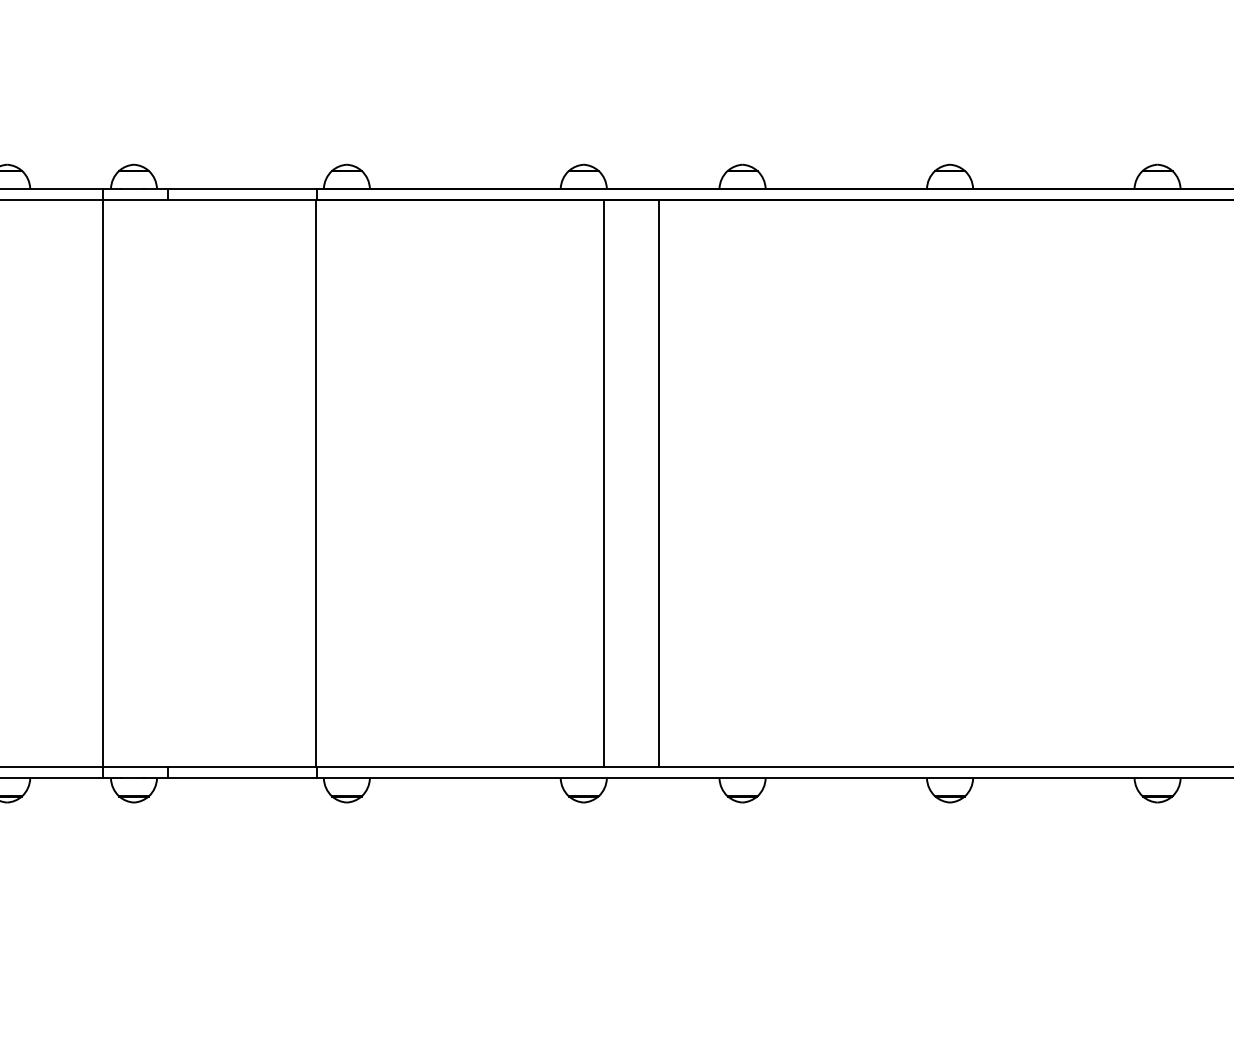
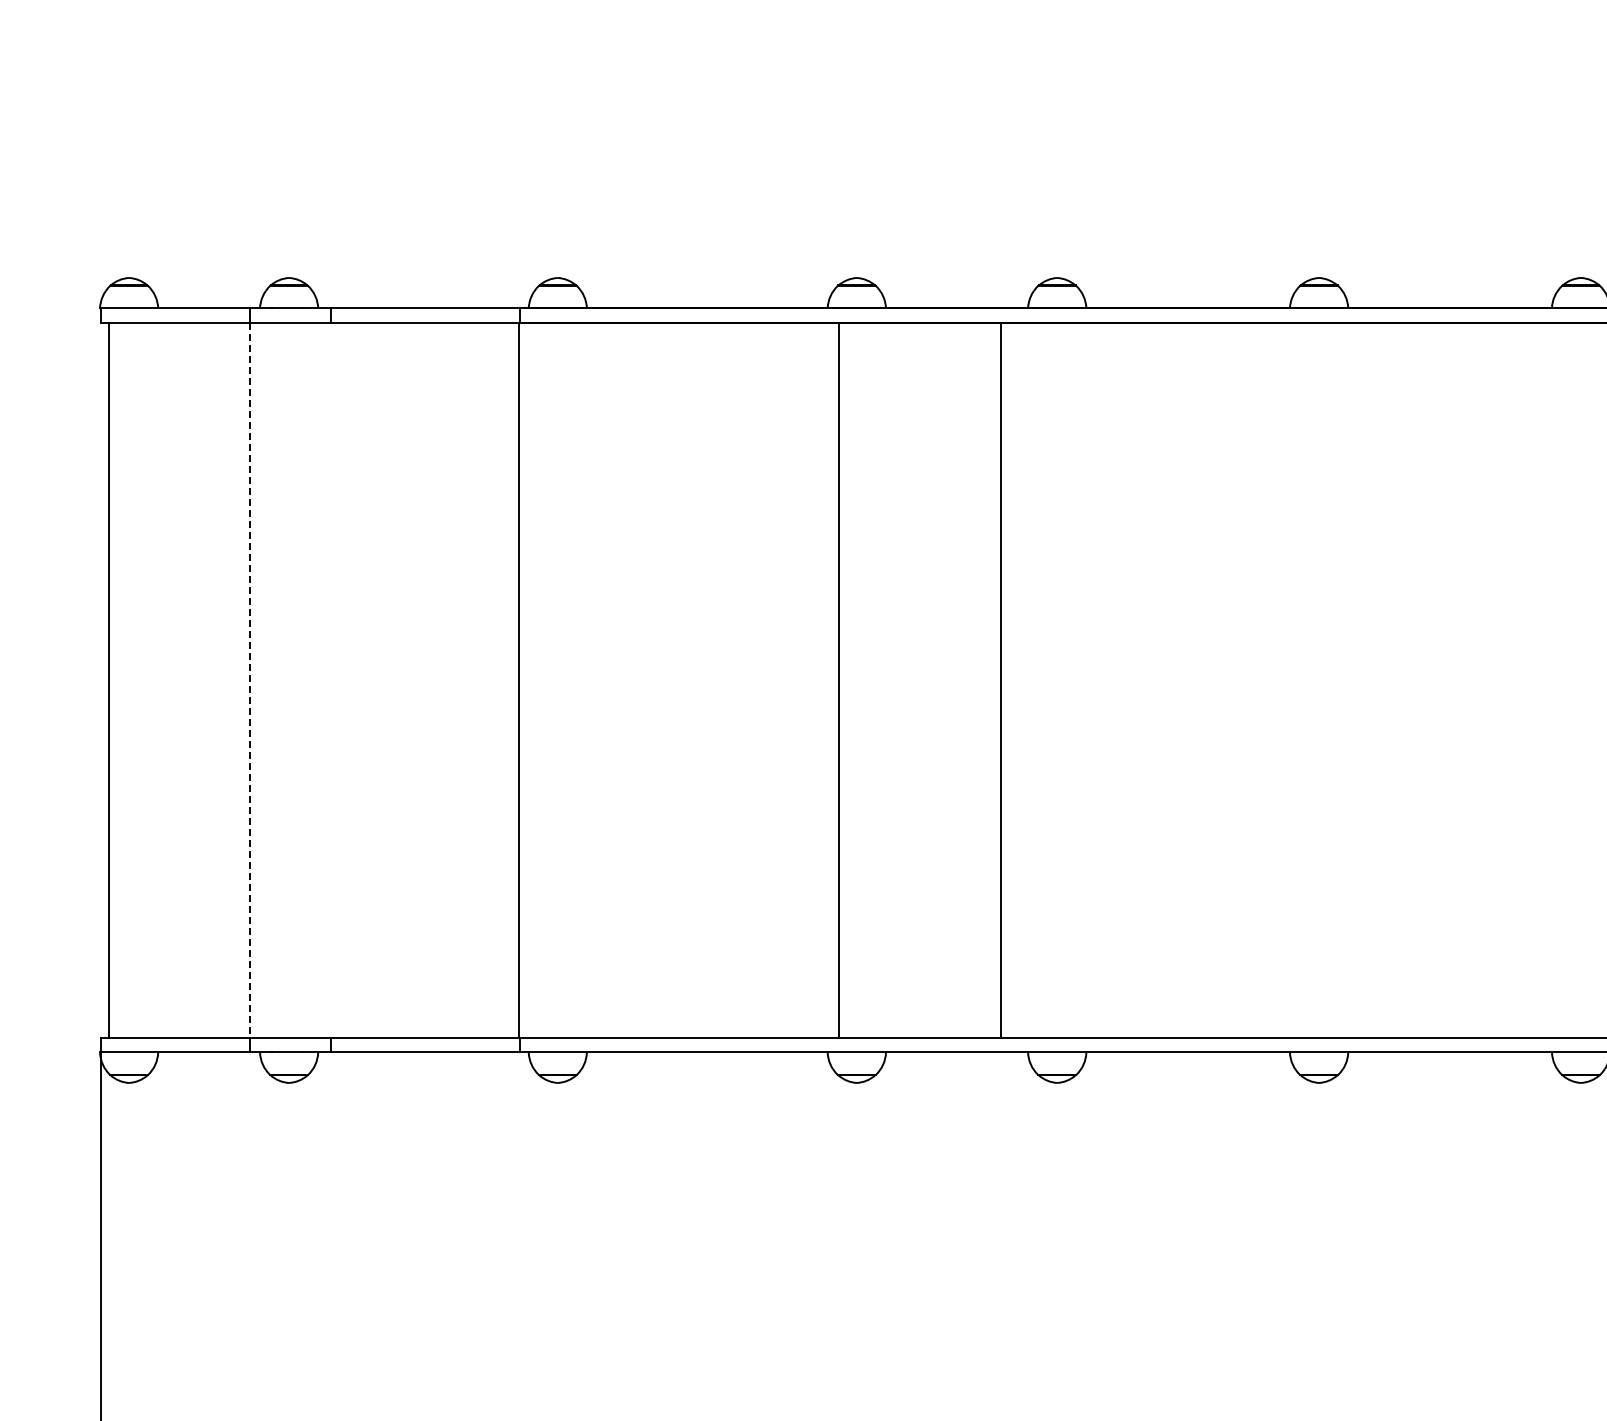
line: (604, 482) -> (839, 679), moved
line: (658, 482) -> (1001, 679), moved
line: (103, 483) -> (250, 680), solid -> dashed

